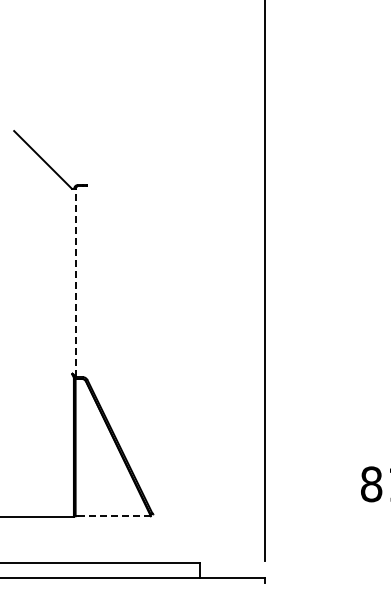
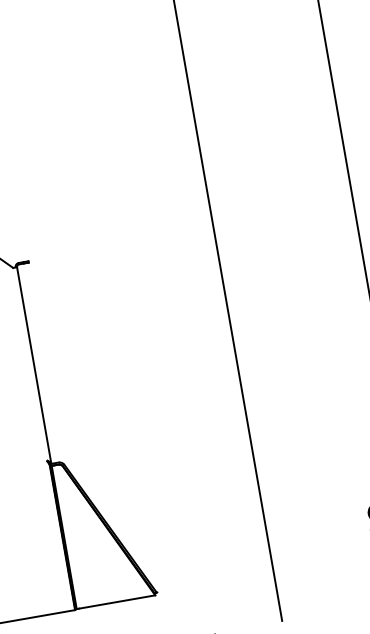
line: (75, 282) -> (34, 365), dashed -> solid
line: (113, 516) -> (116, 602), dashed -> solid

